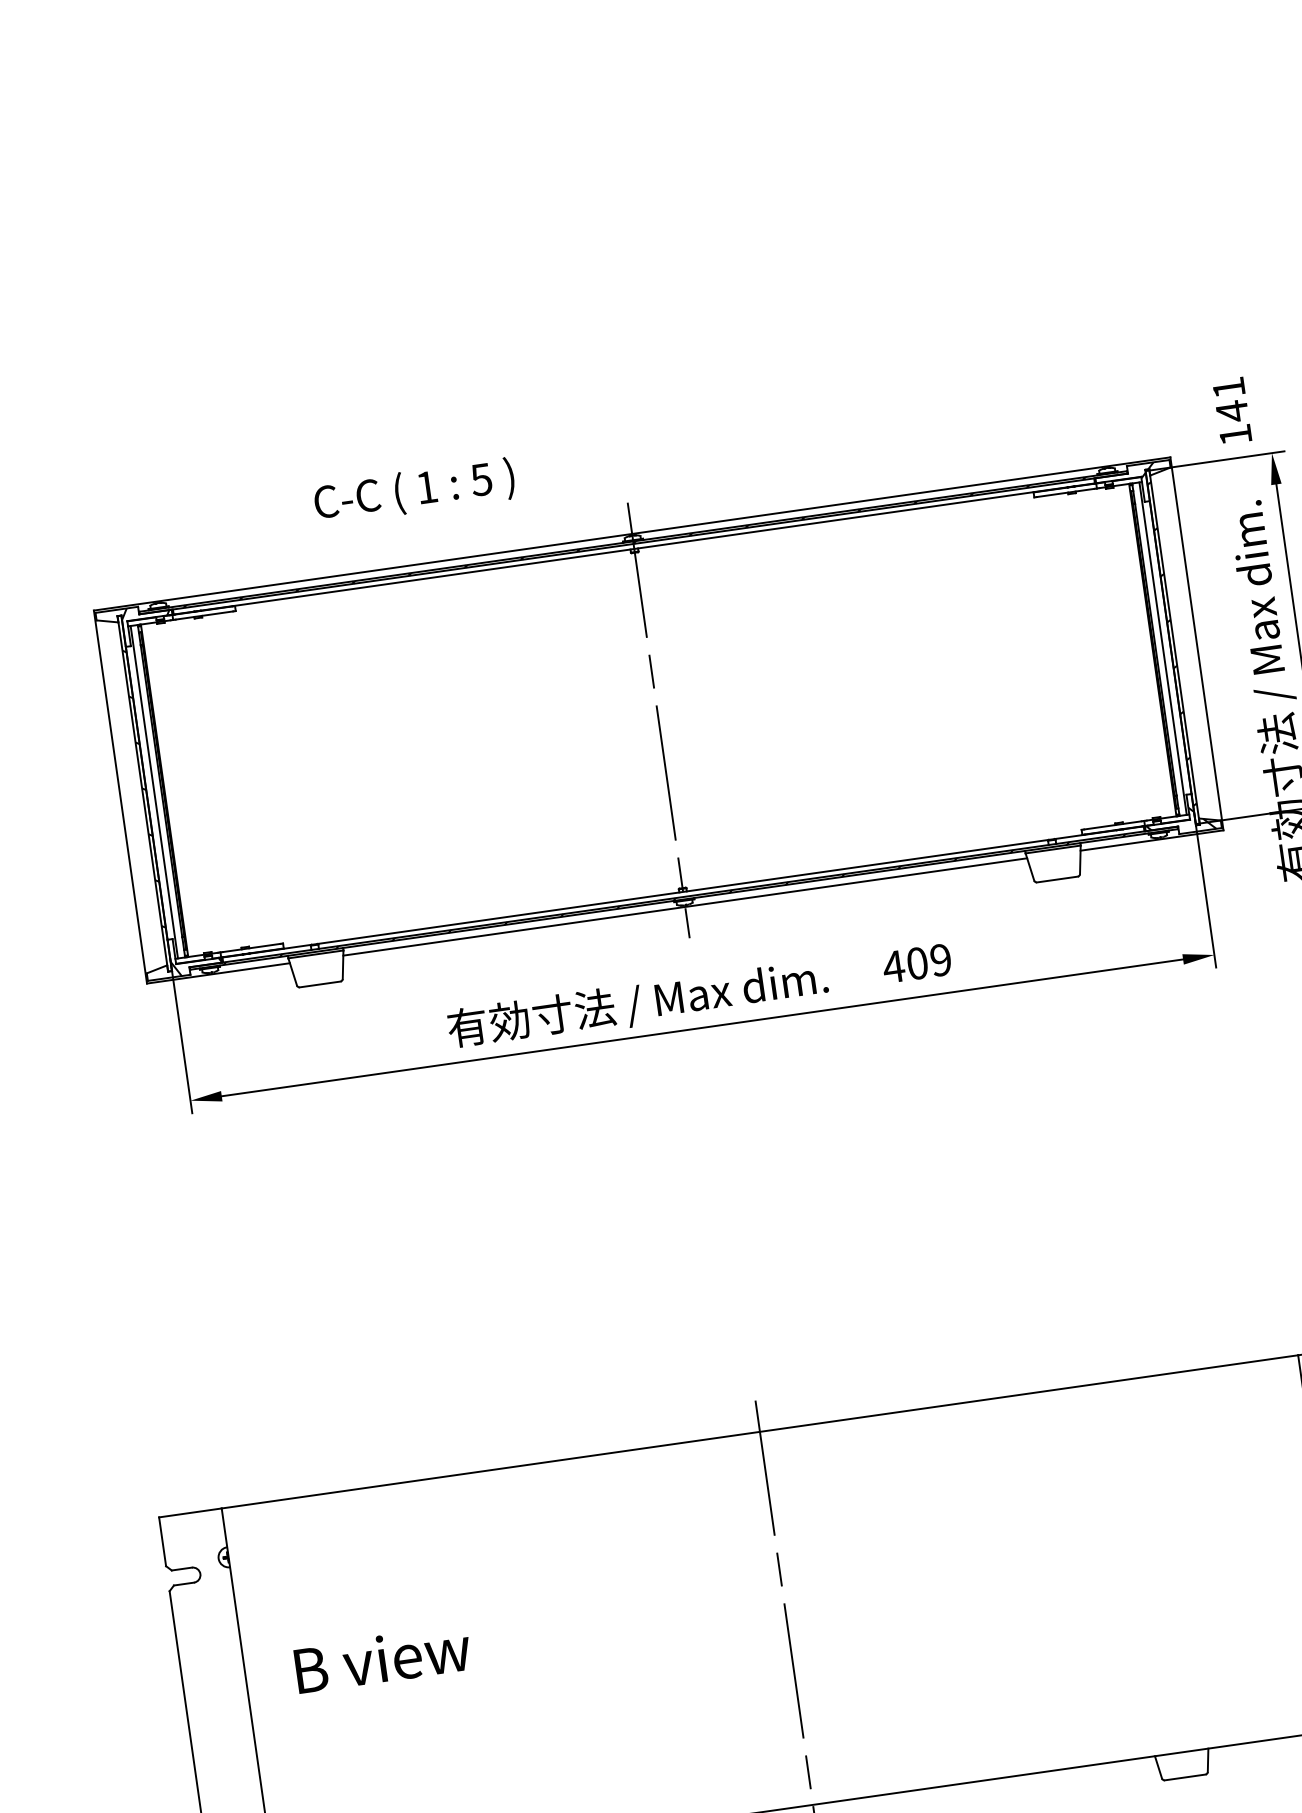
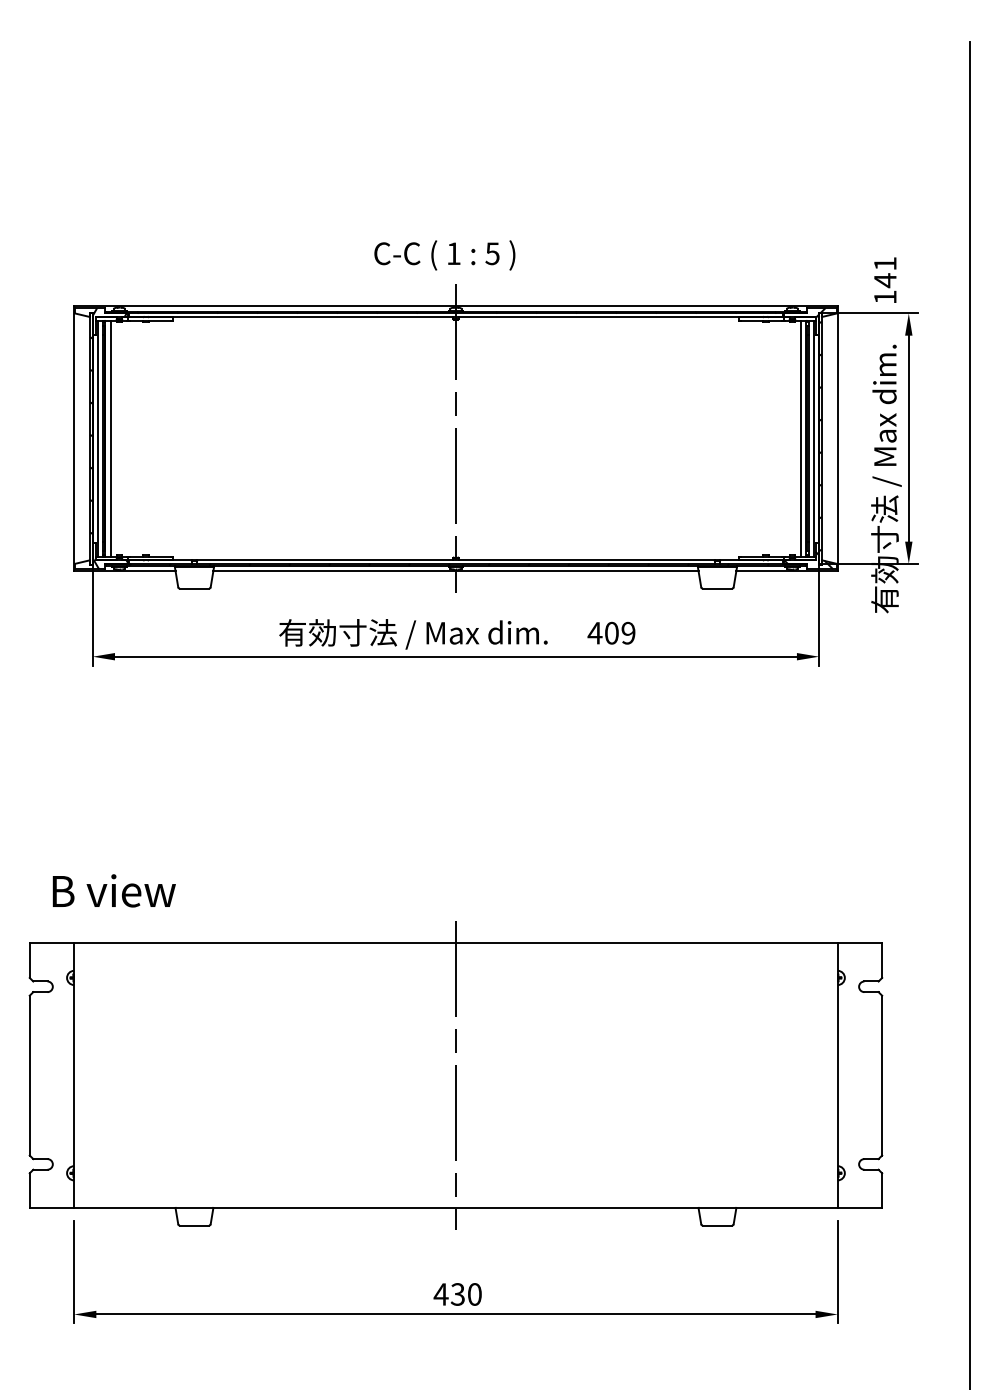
text: (414, 491) -> (444, 255), moved
line: (1145, 650) -> (801, 438), added
line: (171, 789) -> (110, 438), added
text: (381, 1658) -> (113, 890), moved

